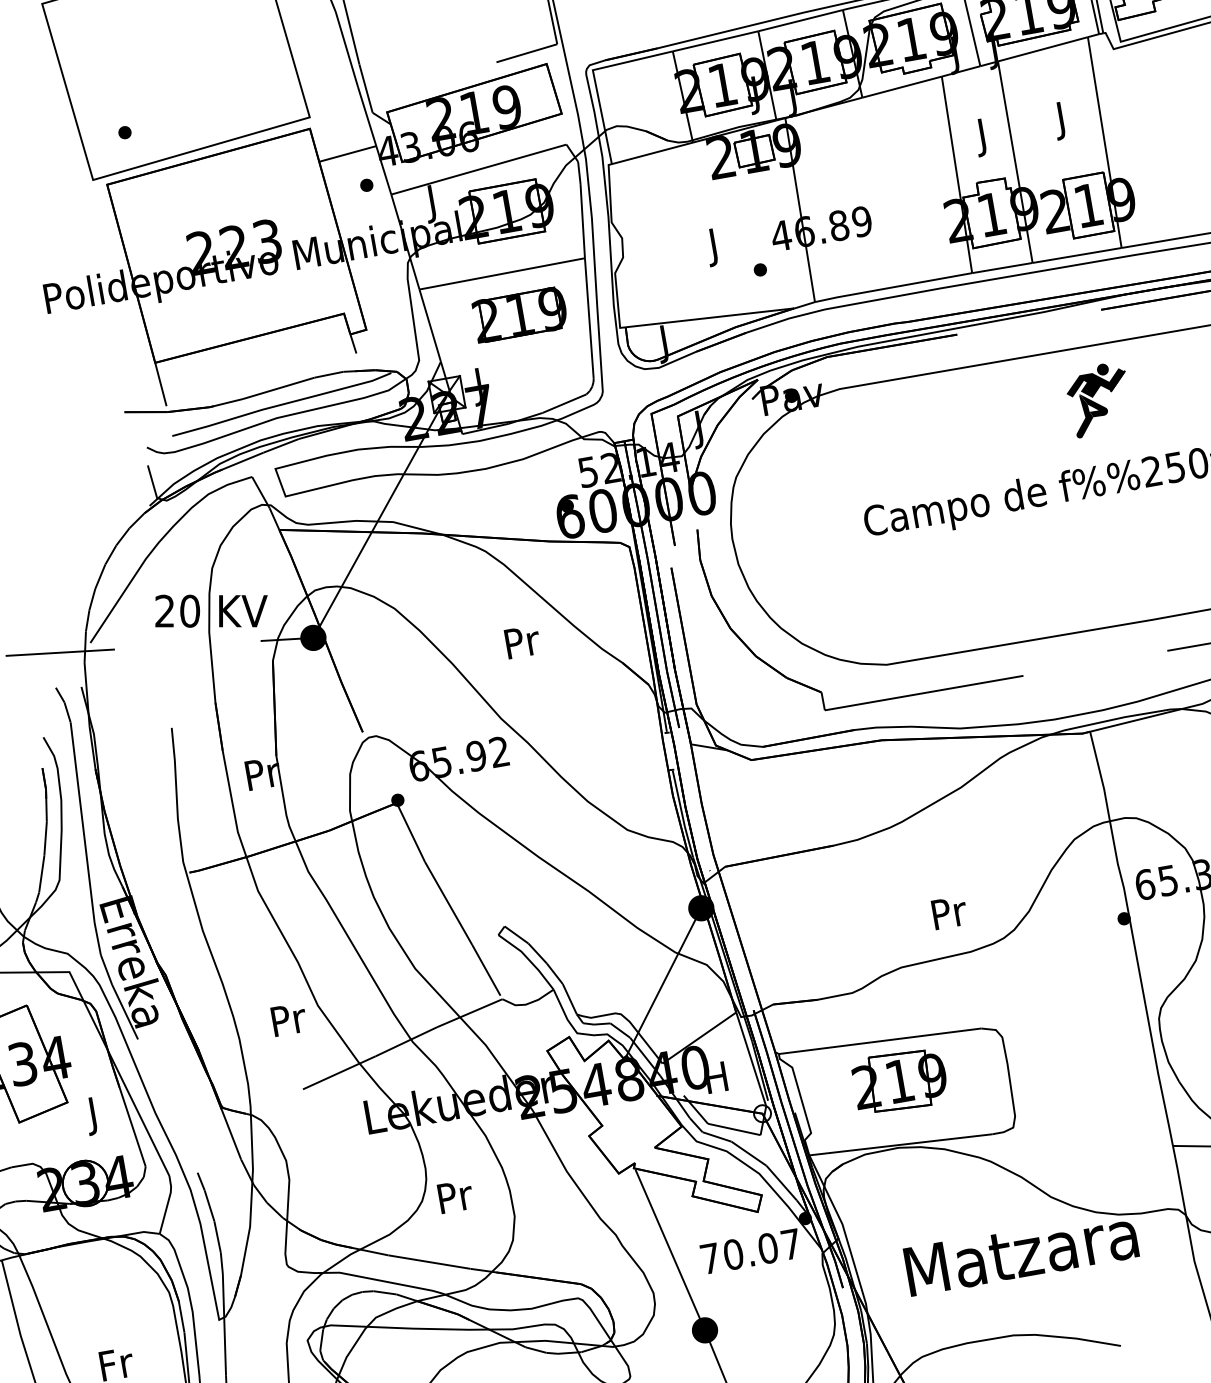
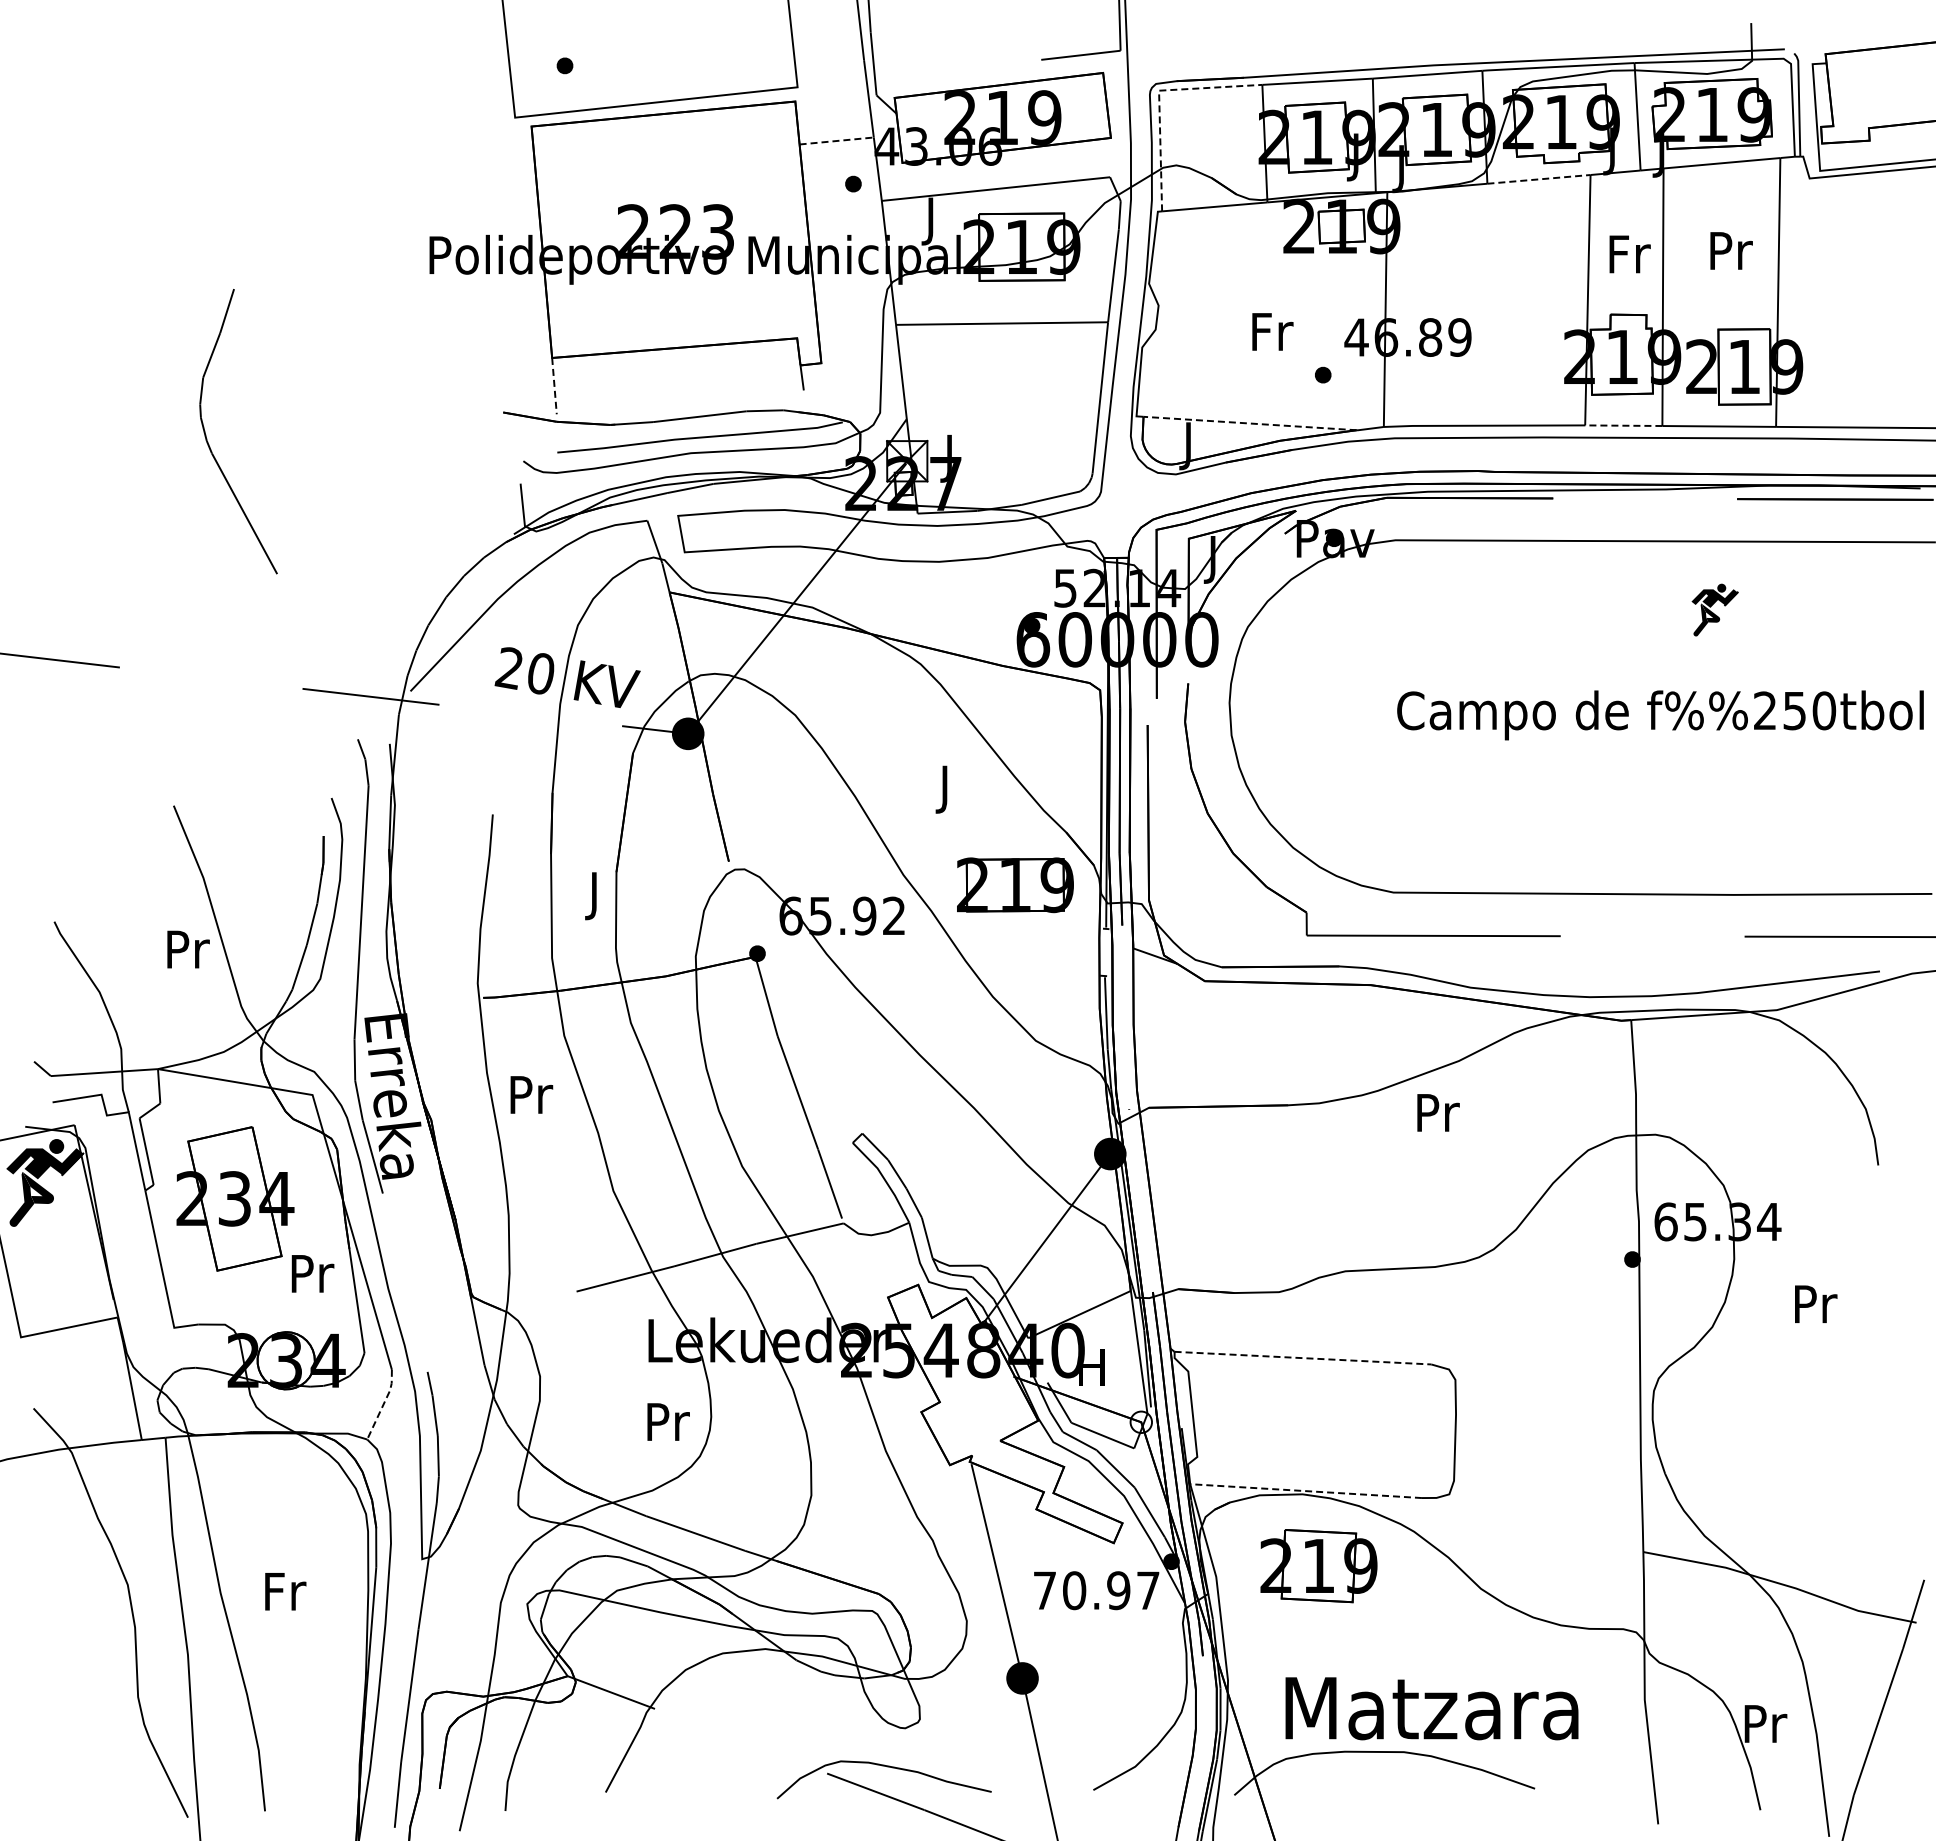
line: (594, 76) -> (1159, 98), solid -> dashed
line: (901, 87) -> (1538, 179), solid -> dashed
text: (1063, 120) -> (1731, 256), J -> Pr
text: (983, 137) -> (1629, 259), J -> Fr
line: (348, 153) -> (837, 140), solid -> dashed
text: (715, 247) -> (1272, 337), J -> Fr
line: (1002, 267) -> (1623, 425), solid -> dashed
part: (520, 314) -> (1015, 885), moved
line: (710, 317) -> (1250, 423), solid -> dashed
line: (160, 384) -> (554, 386), solid -> dashed
part: (1098, 399) -> (1714, 609), size x0.6
text: (523, 645) -> (947, 789), Pr -> J
text: (264, 777) -> (596, 896), Pr -> J
text: (949, 912) -> (1438, 1112), moved
text: (288, 1019) -> (531, 1094), moved
line: (879, 1041) -> (1302, 1358), solid -> dashed
part: (899, 1081) -> (1318, 1566), moved
text: (94, 1115) -> (312, 1278), J -> Pr
line: (900, 1145) -> (1305, 1491), solid -> dashed
text: (455, 1196) -> (668, 1421), moved
line: (167, 1204) -> (383, 1404), solid -> dashed
text: (767, 1248) -> (1118, 1590), 70.07 -> 70.97
text: (1021, 1252) -> (1431, 1708), moved

